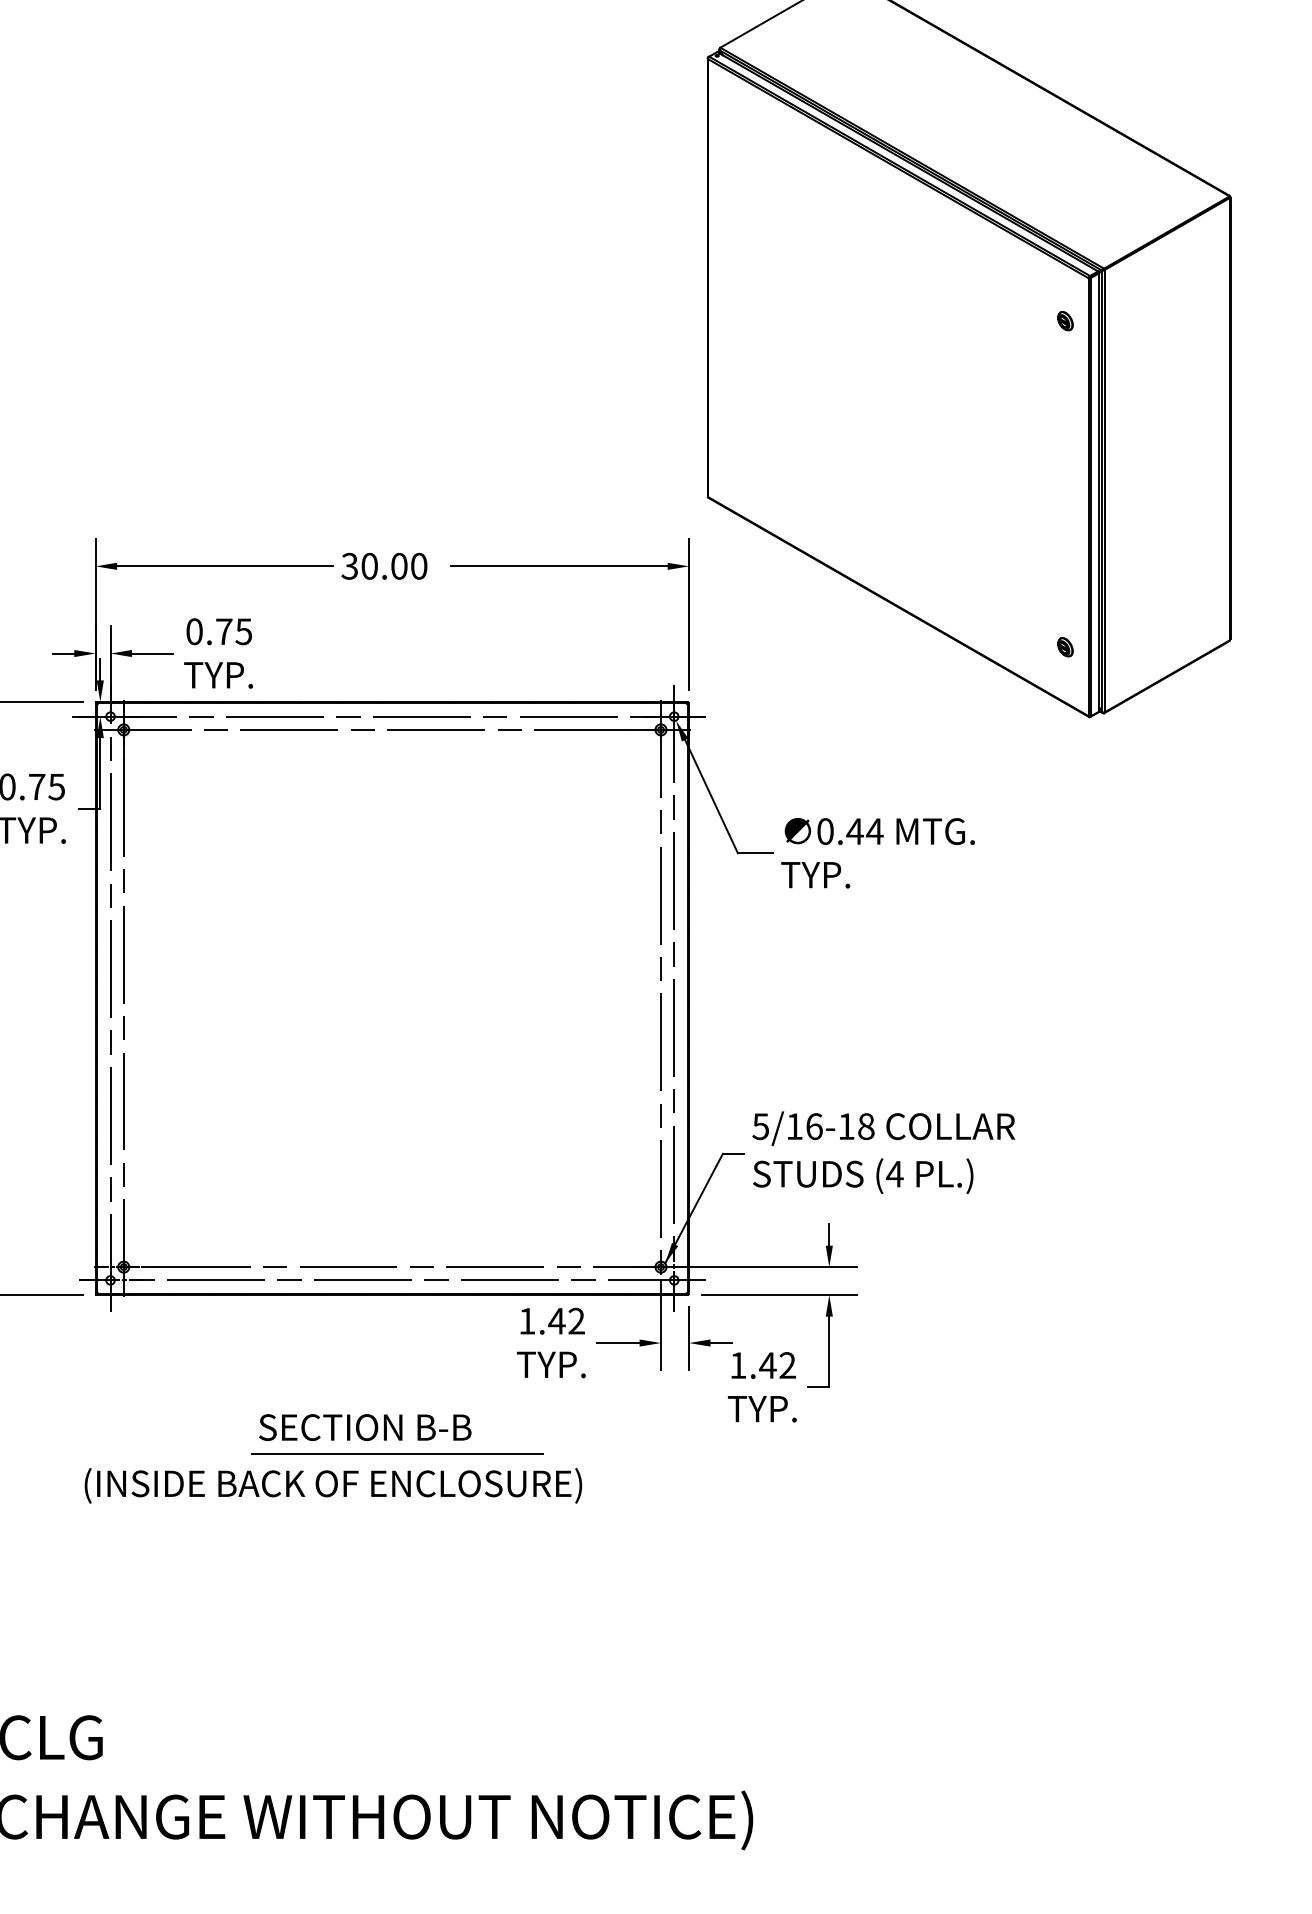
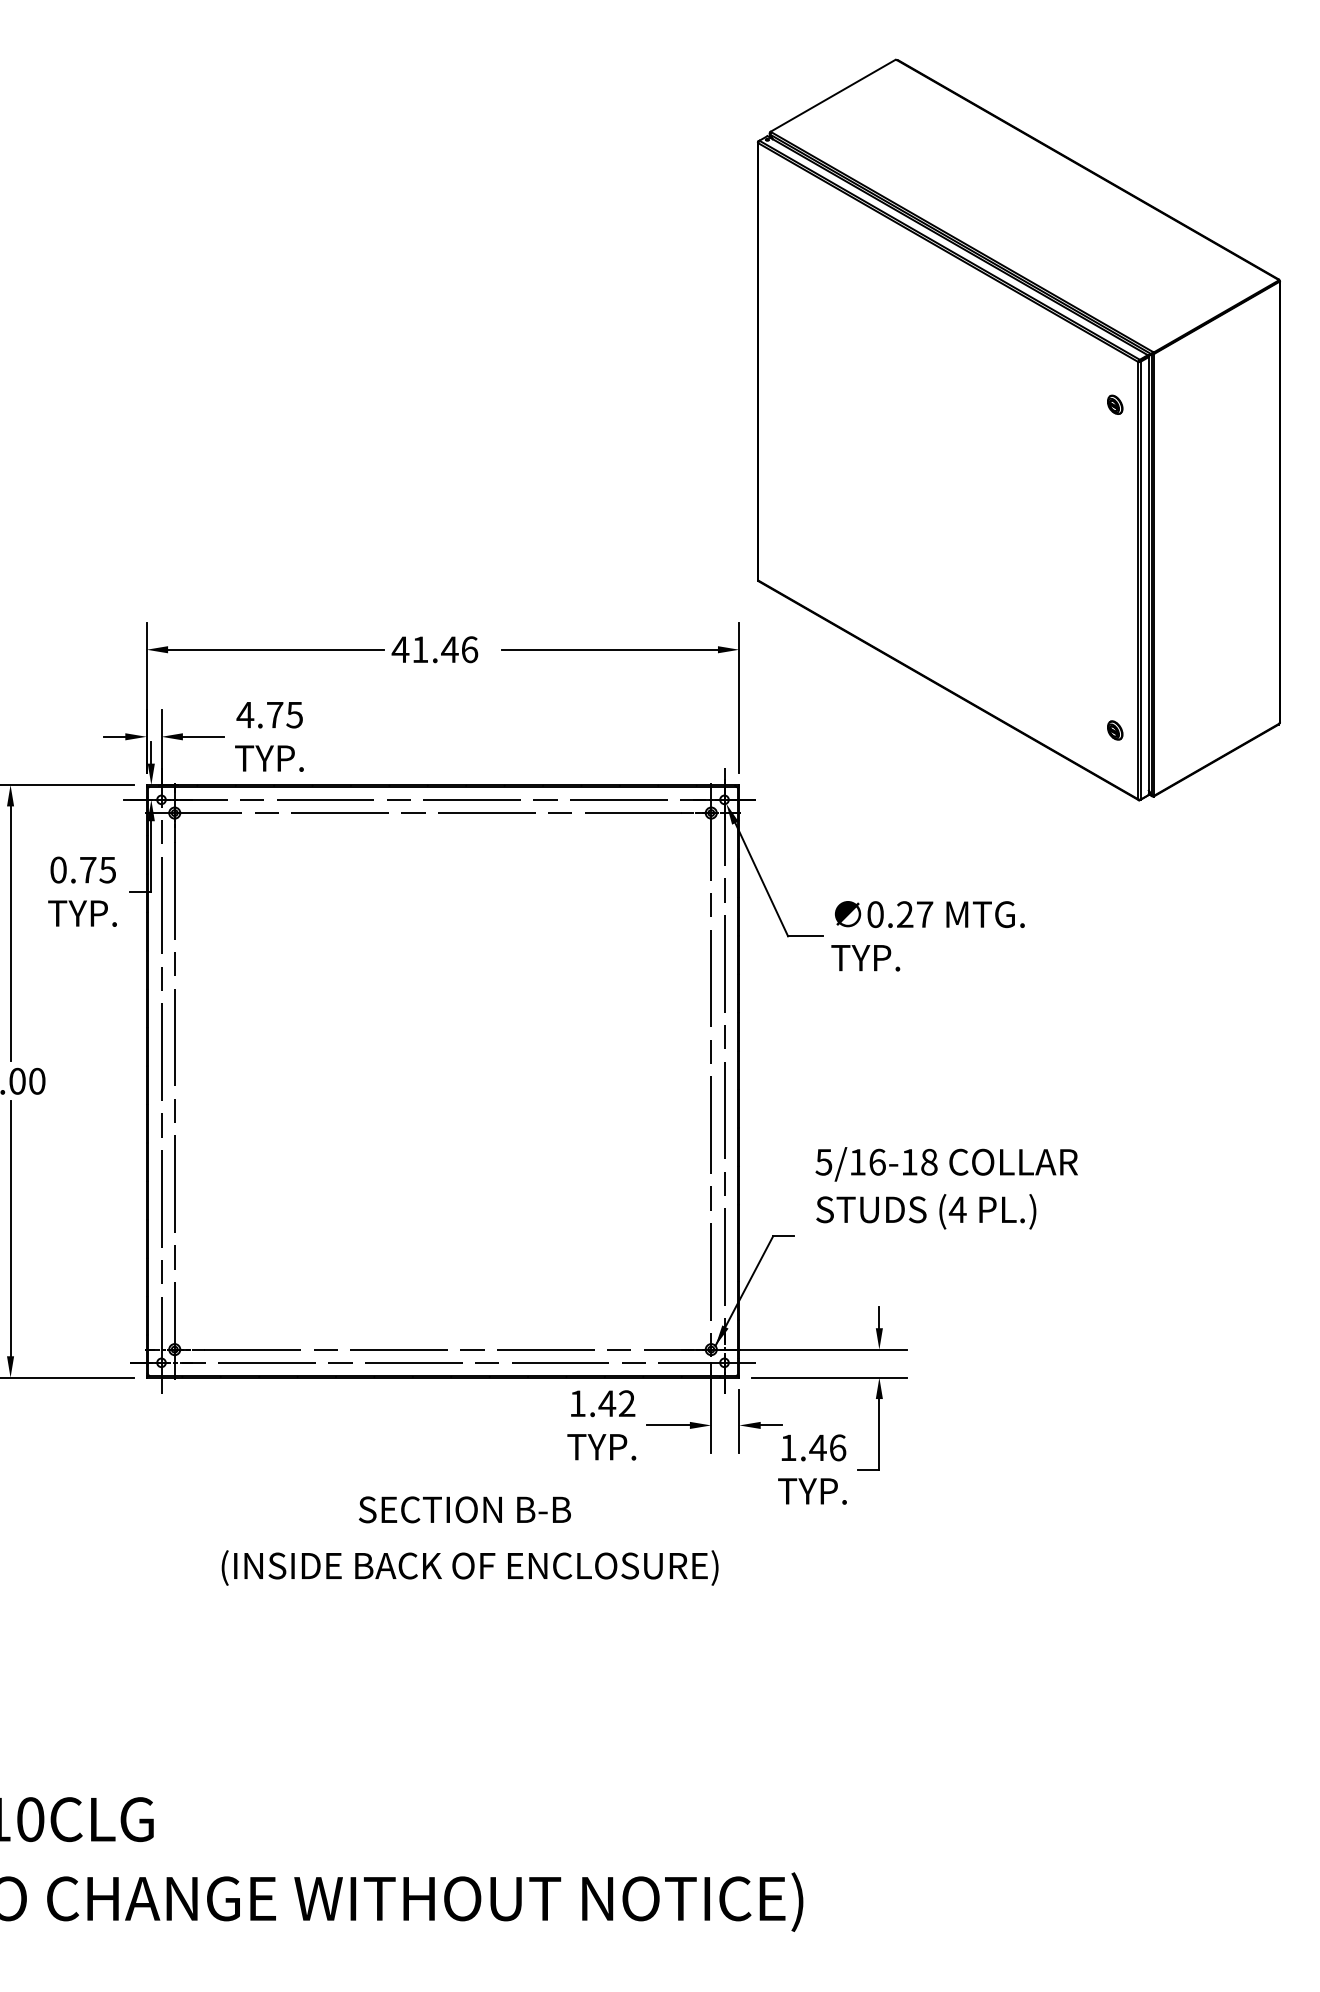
text: (383, 566) -> (434, 649), 30.00 -> 41.46
text: (194, 631) -> (245, 714), 0.75 -> 4.75
text: (864, 831) -> (914, 914), 0.44 -> 0.27
text: (883, 1152) -> (946, 1188), moved
text: (787, 1365) -> (837, 1447), 1.42 -> 1.46
text: (364, 1427) -> (464, 1509), moved
line: (396, 1454) -> (447, 1536), removed
text: (332, 1485) -> (469, 1567), moved

